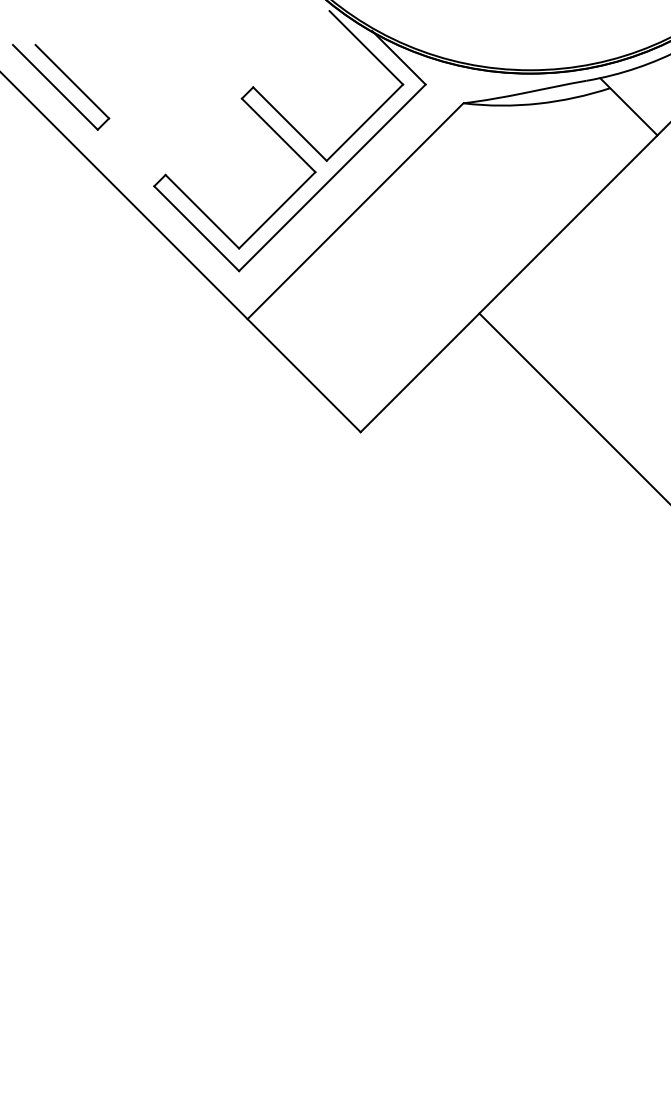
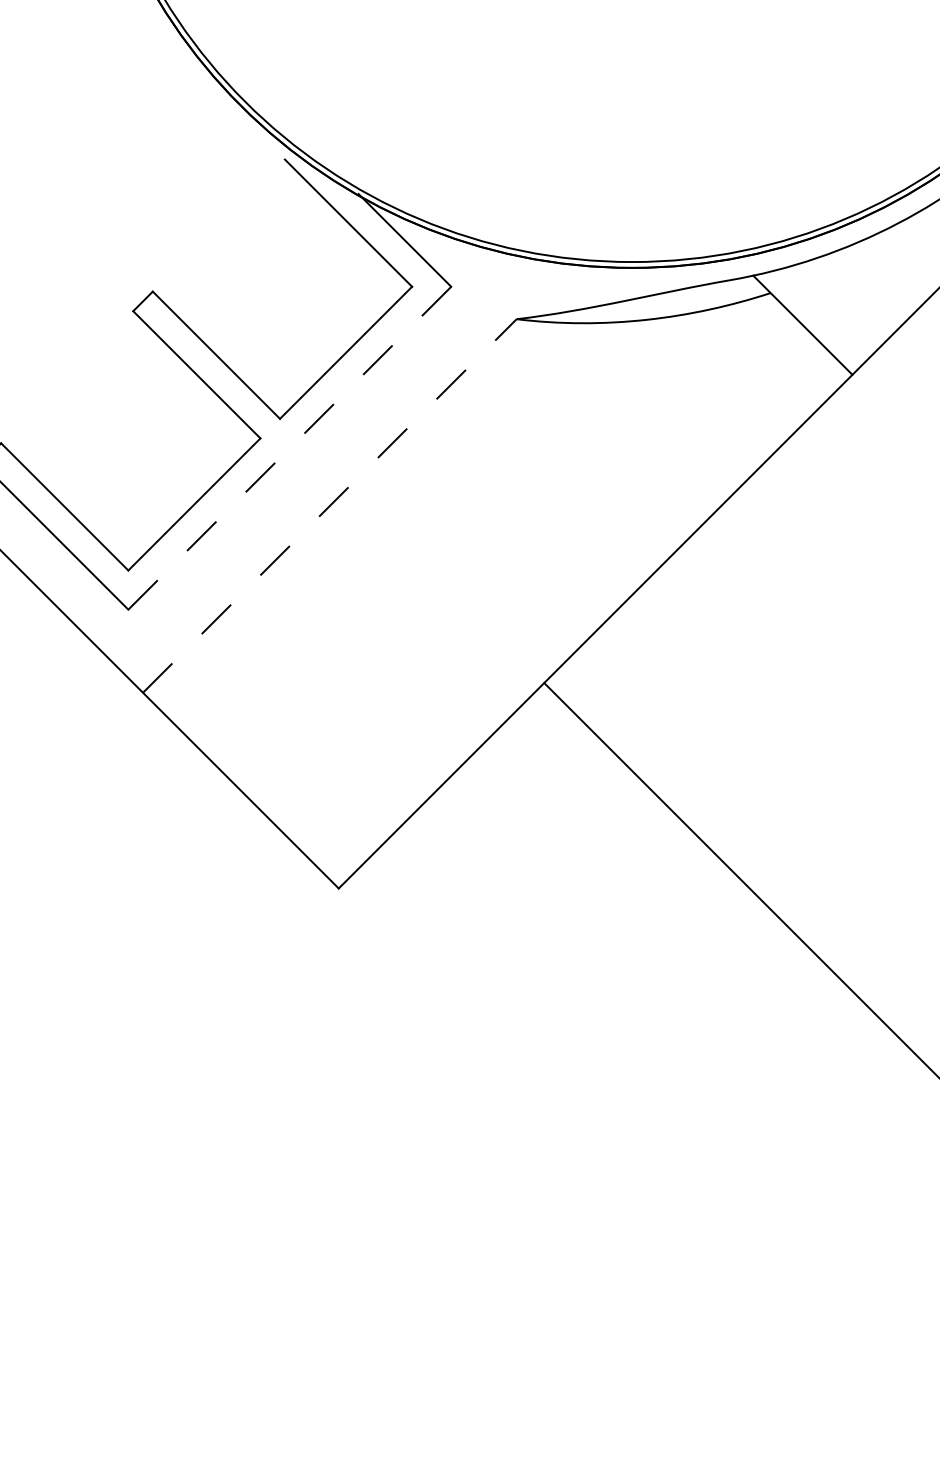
line: (332, 177) -> (290, 447), solid -> dashed
line: (355, 211) -> (329, 506), solid -> dashed

